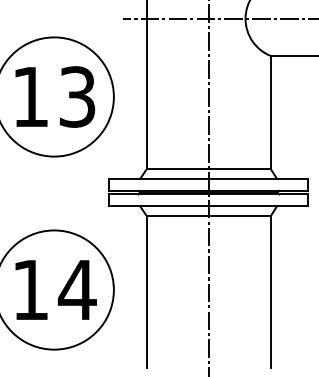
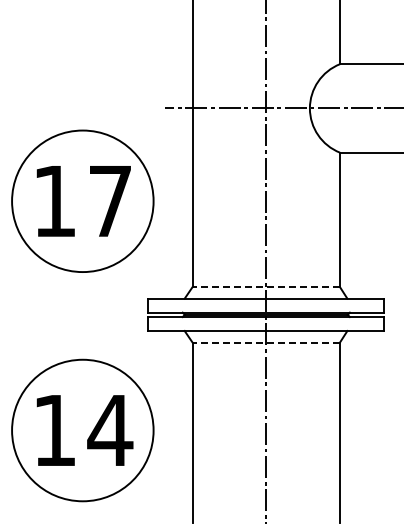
text: (77, 96) -> (110, 200), 13 -> 17
line: (208, 169) -> (266, 287), solid -> dashed
line: (208, 215) -> (266, 342), solid -> dashed

